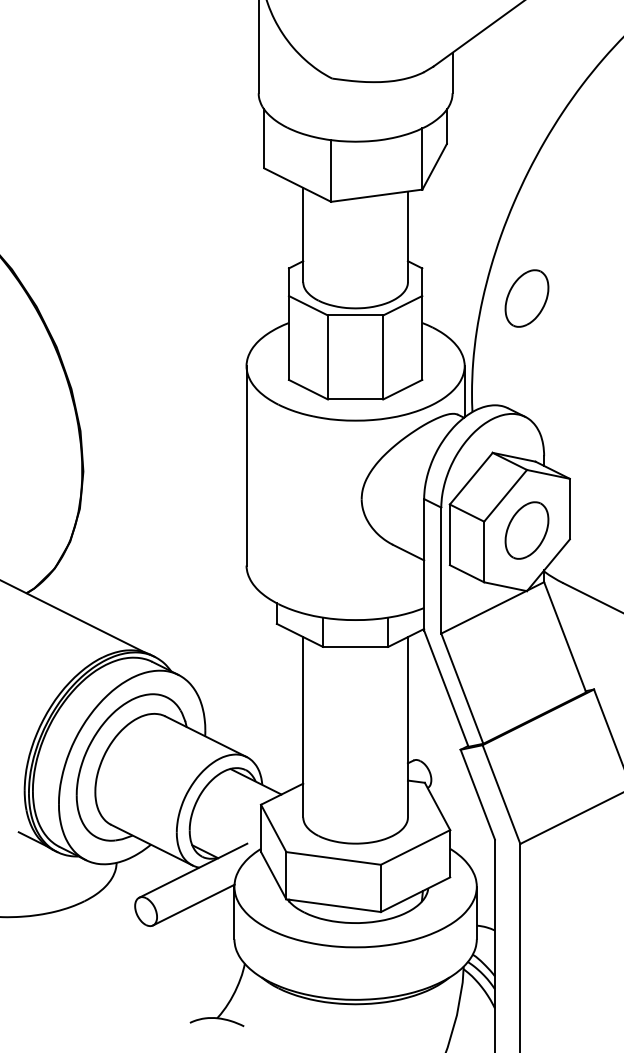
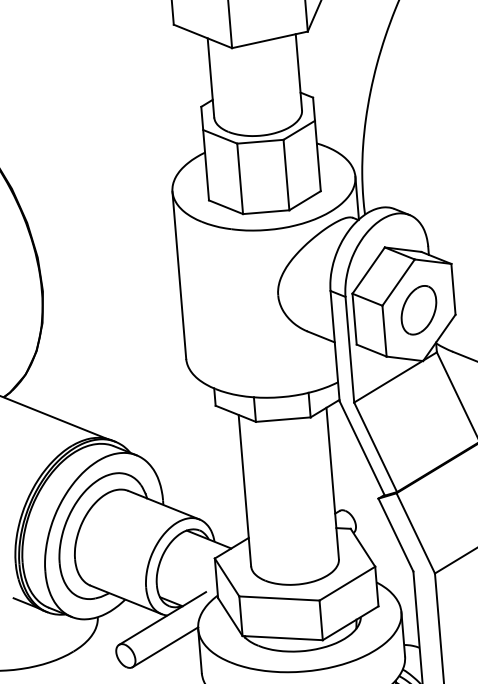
part: (526, 298) -> (402, 115), removed

